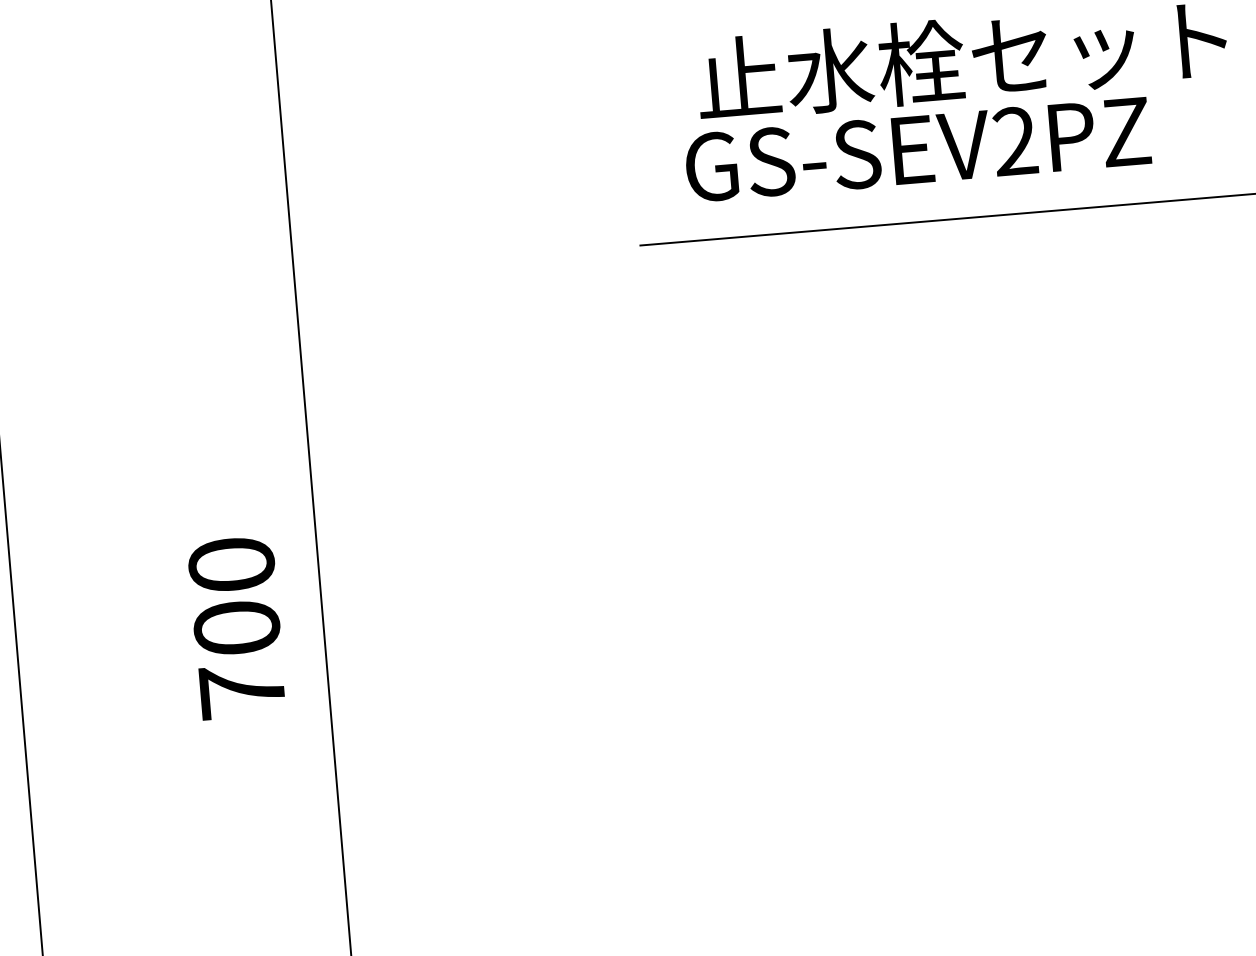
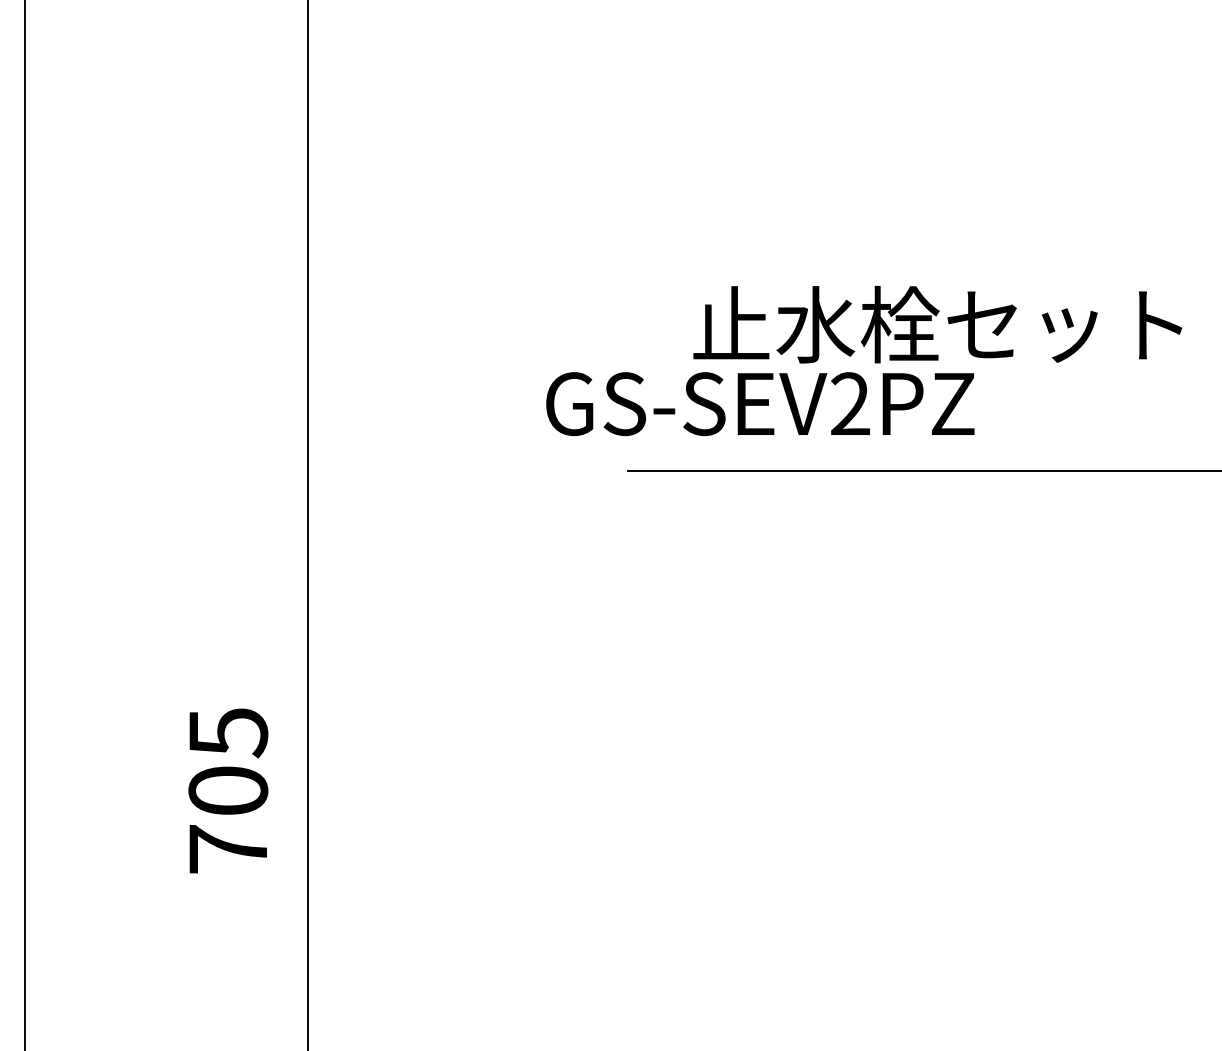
text: (918, 150) -> (760, 404), moved
text: (231, 566) -> (228, 733), 700 -> 705

